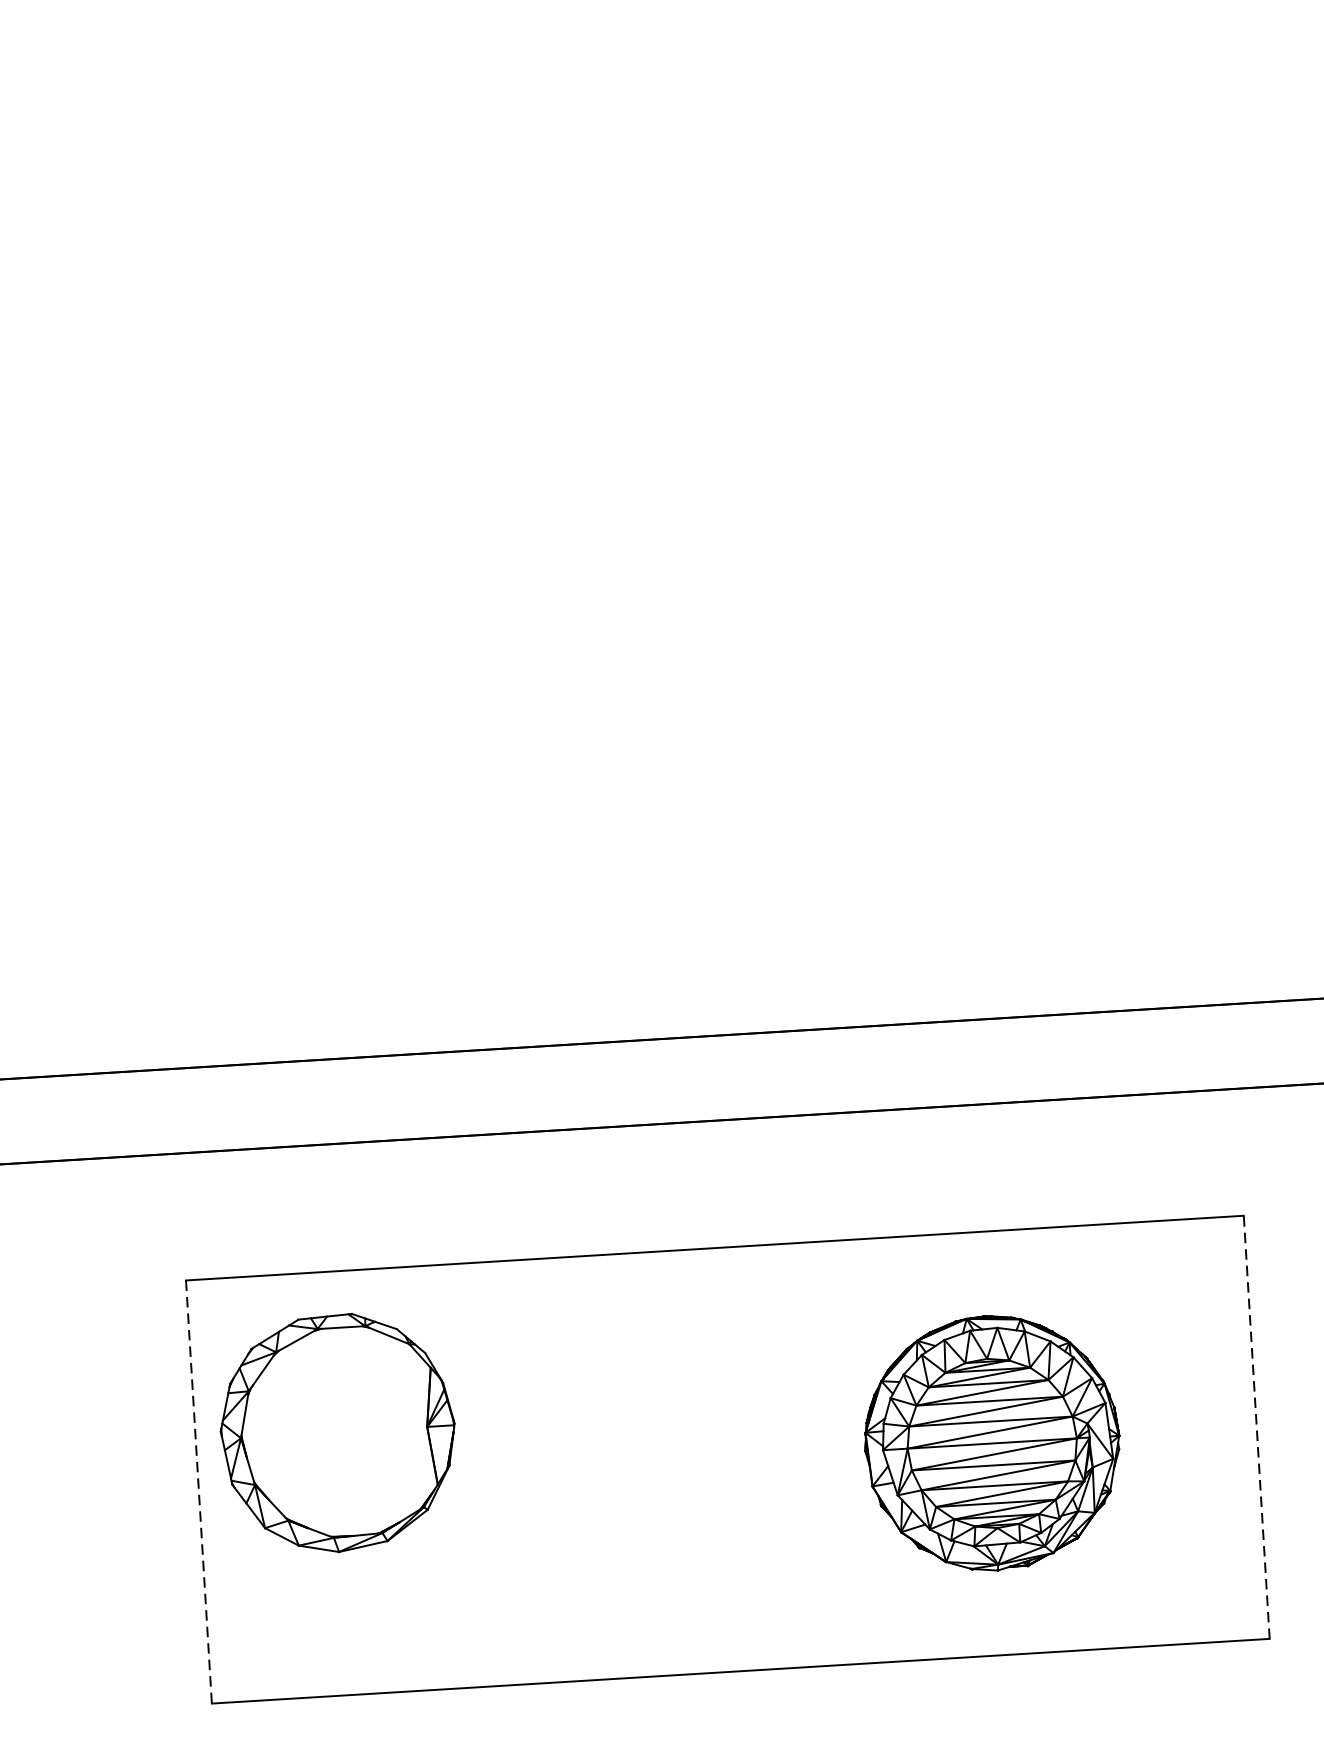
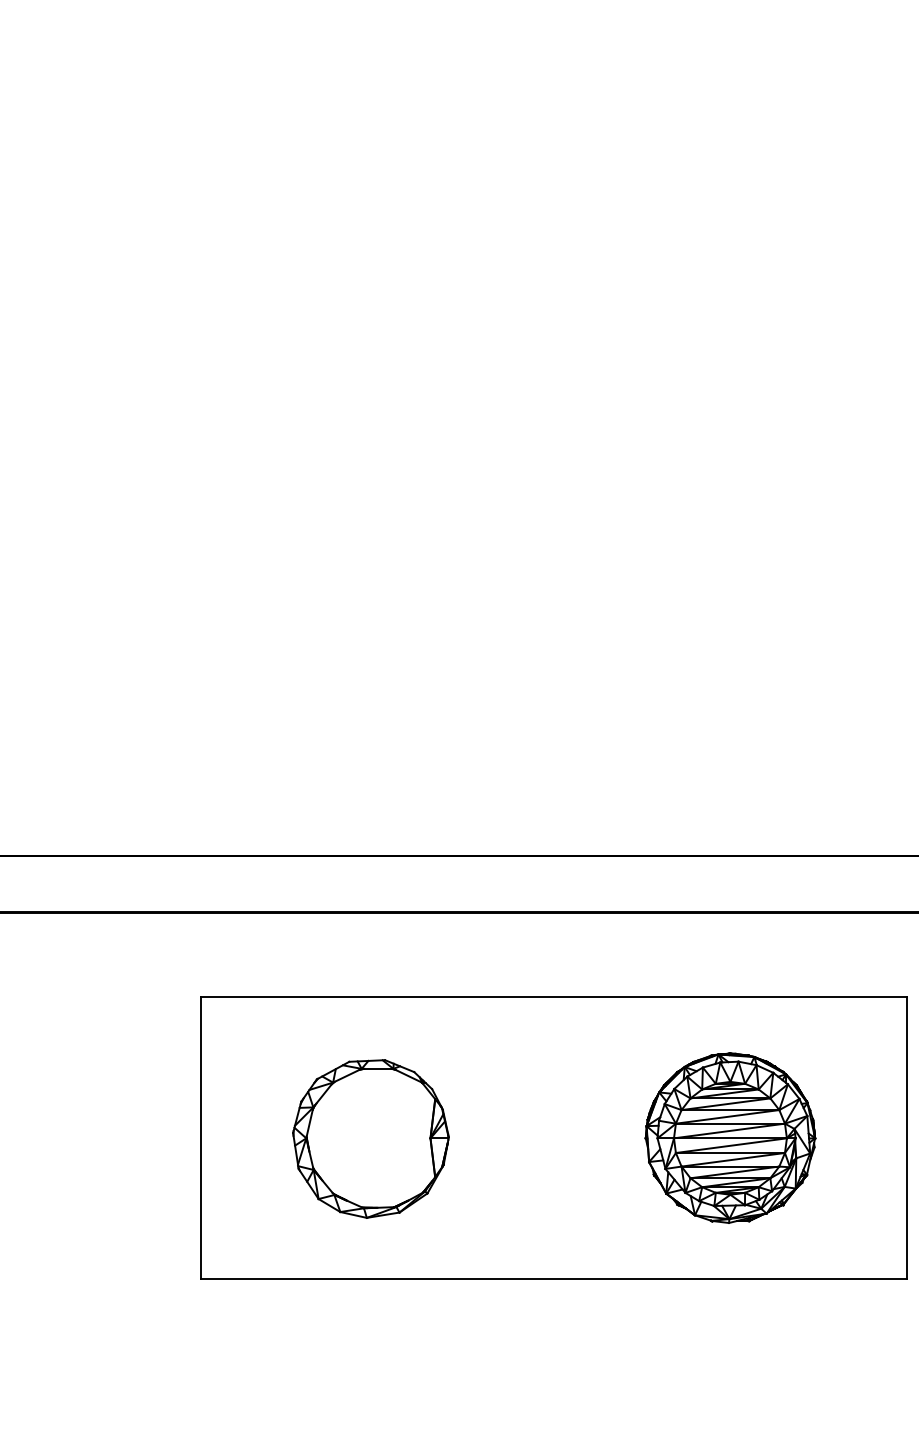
line: (1256, 1426) -> (906, 1137), dashed -> solid
part: (337, 1432) -> (370, 1138), moved
line: (199, 1492) -> (201, 1138), dashed -> solid

